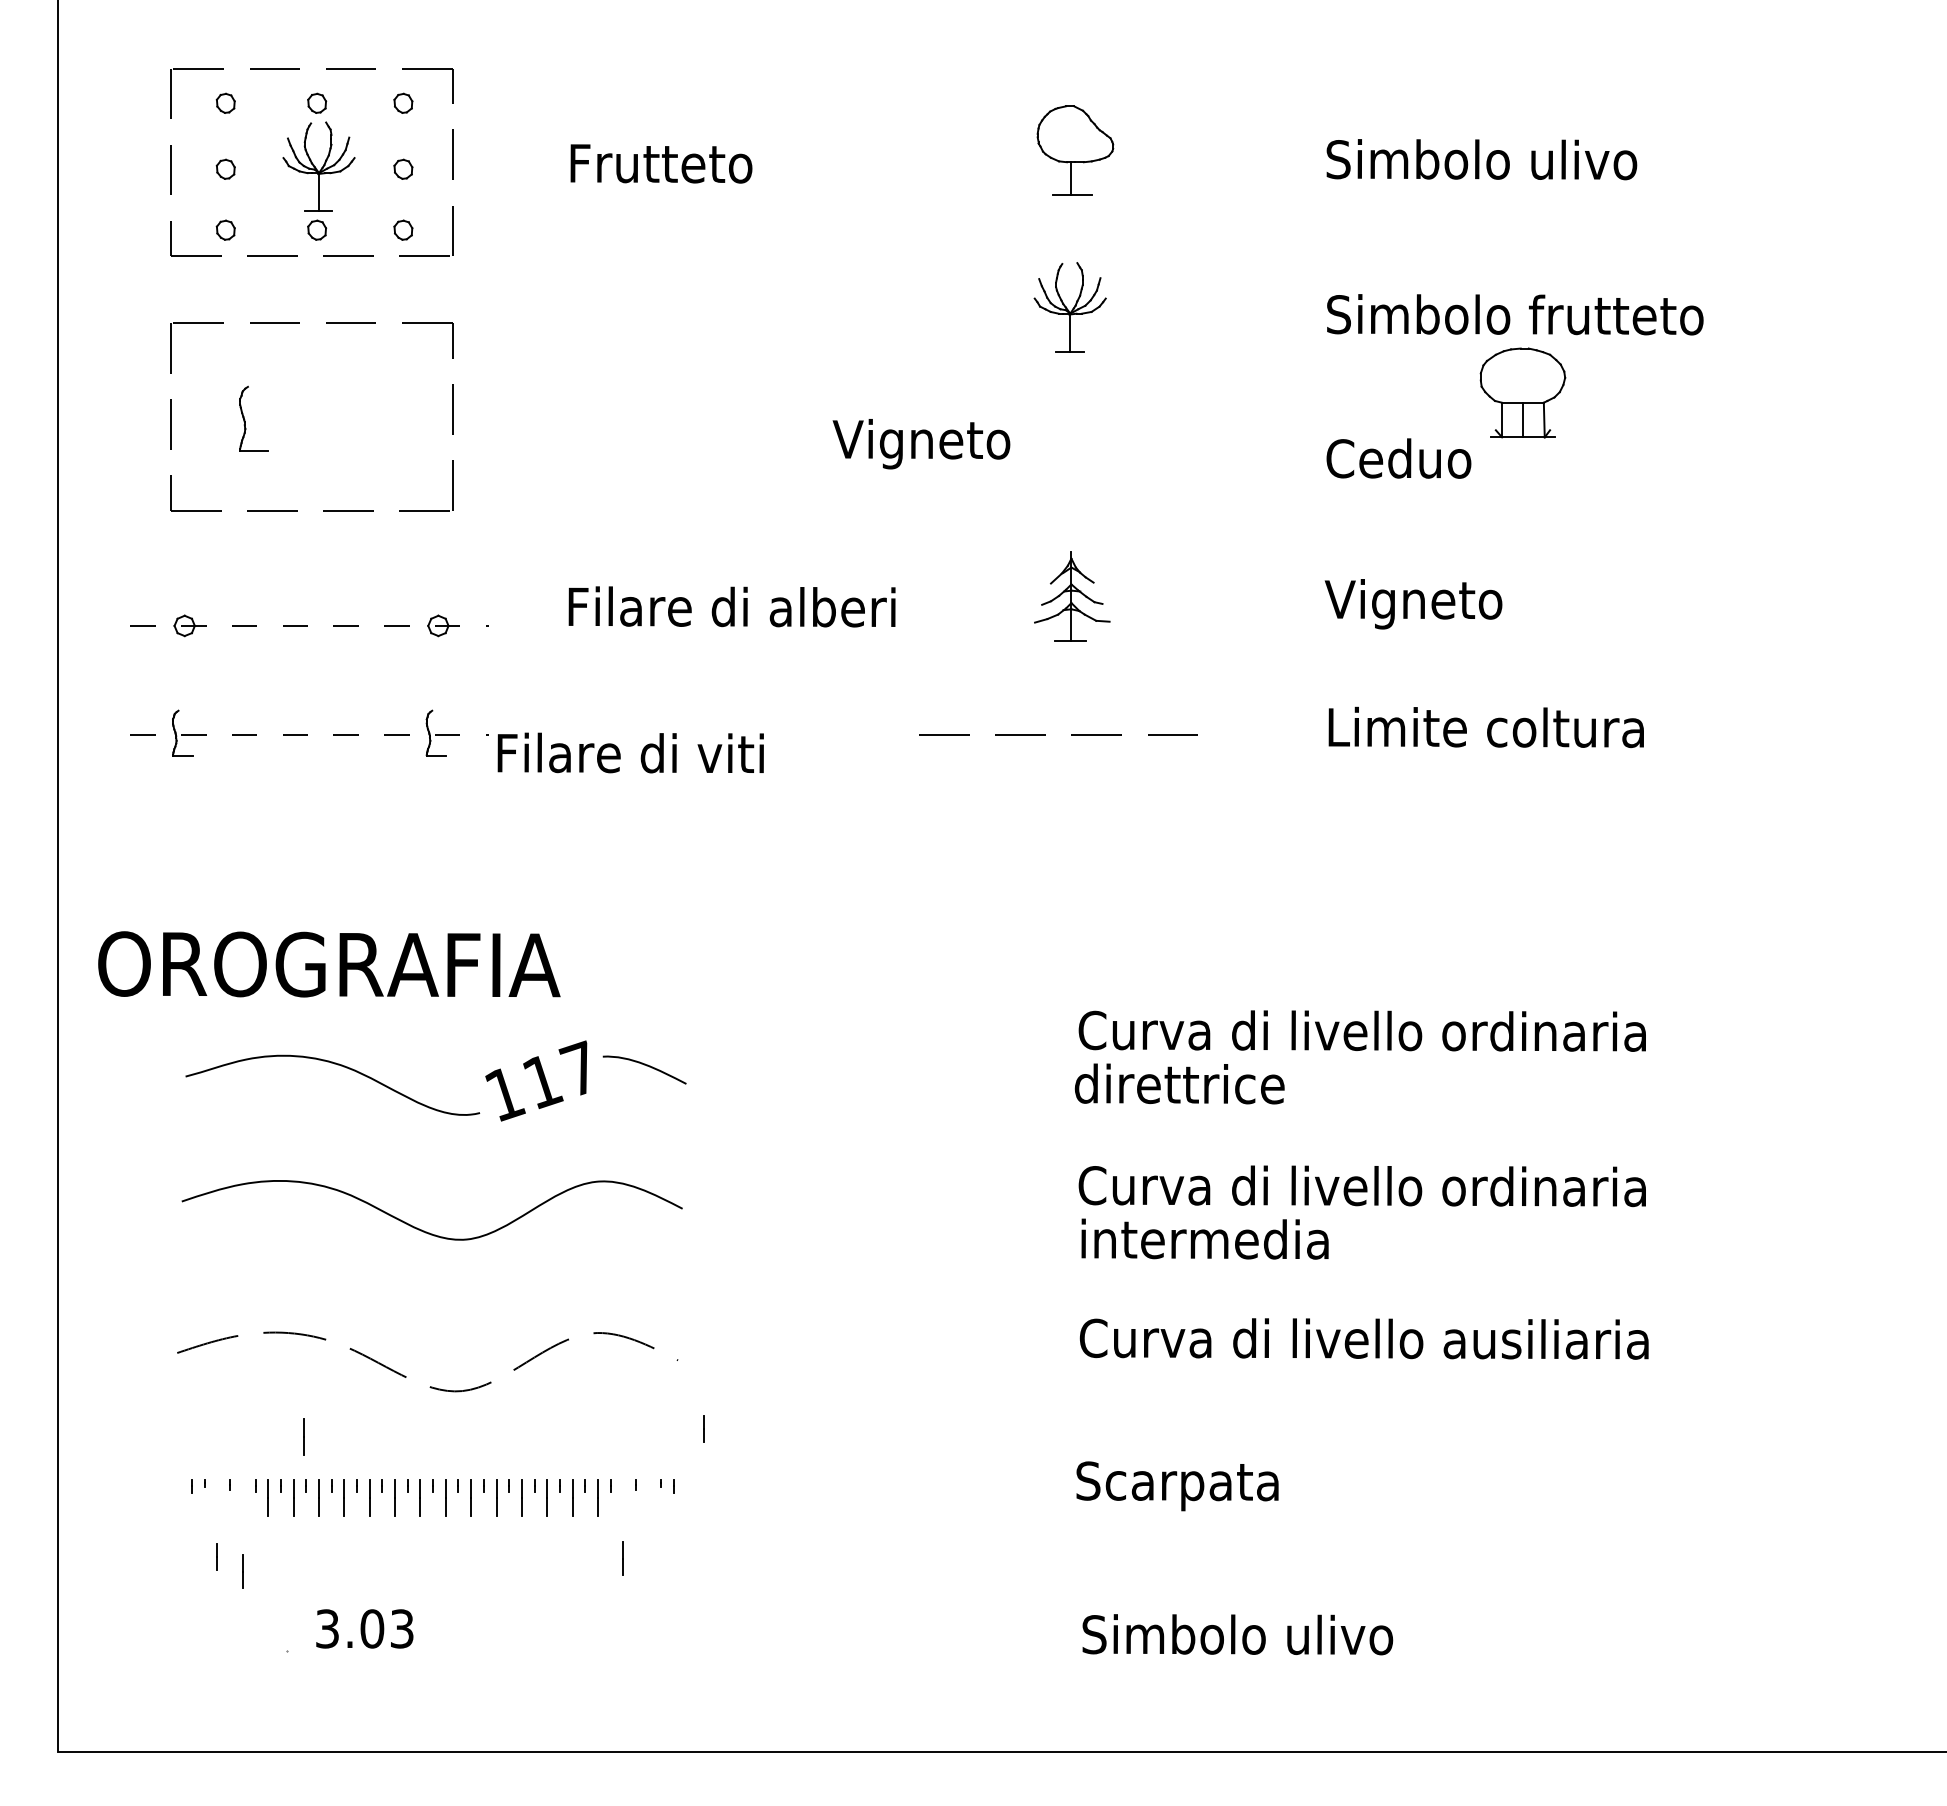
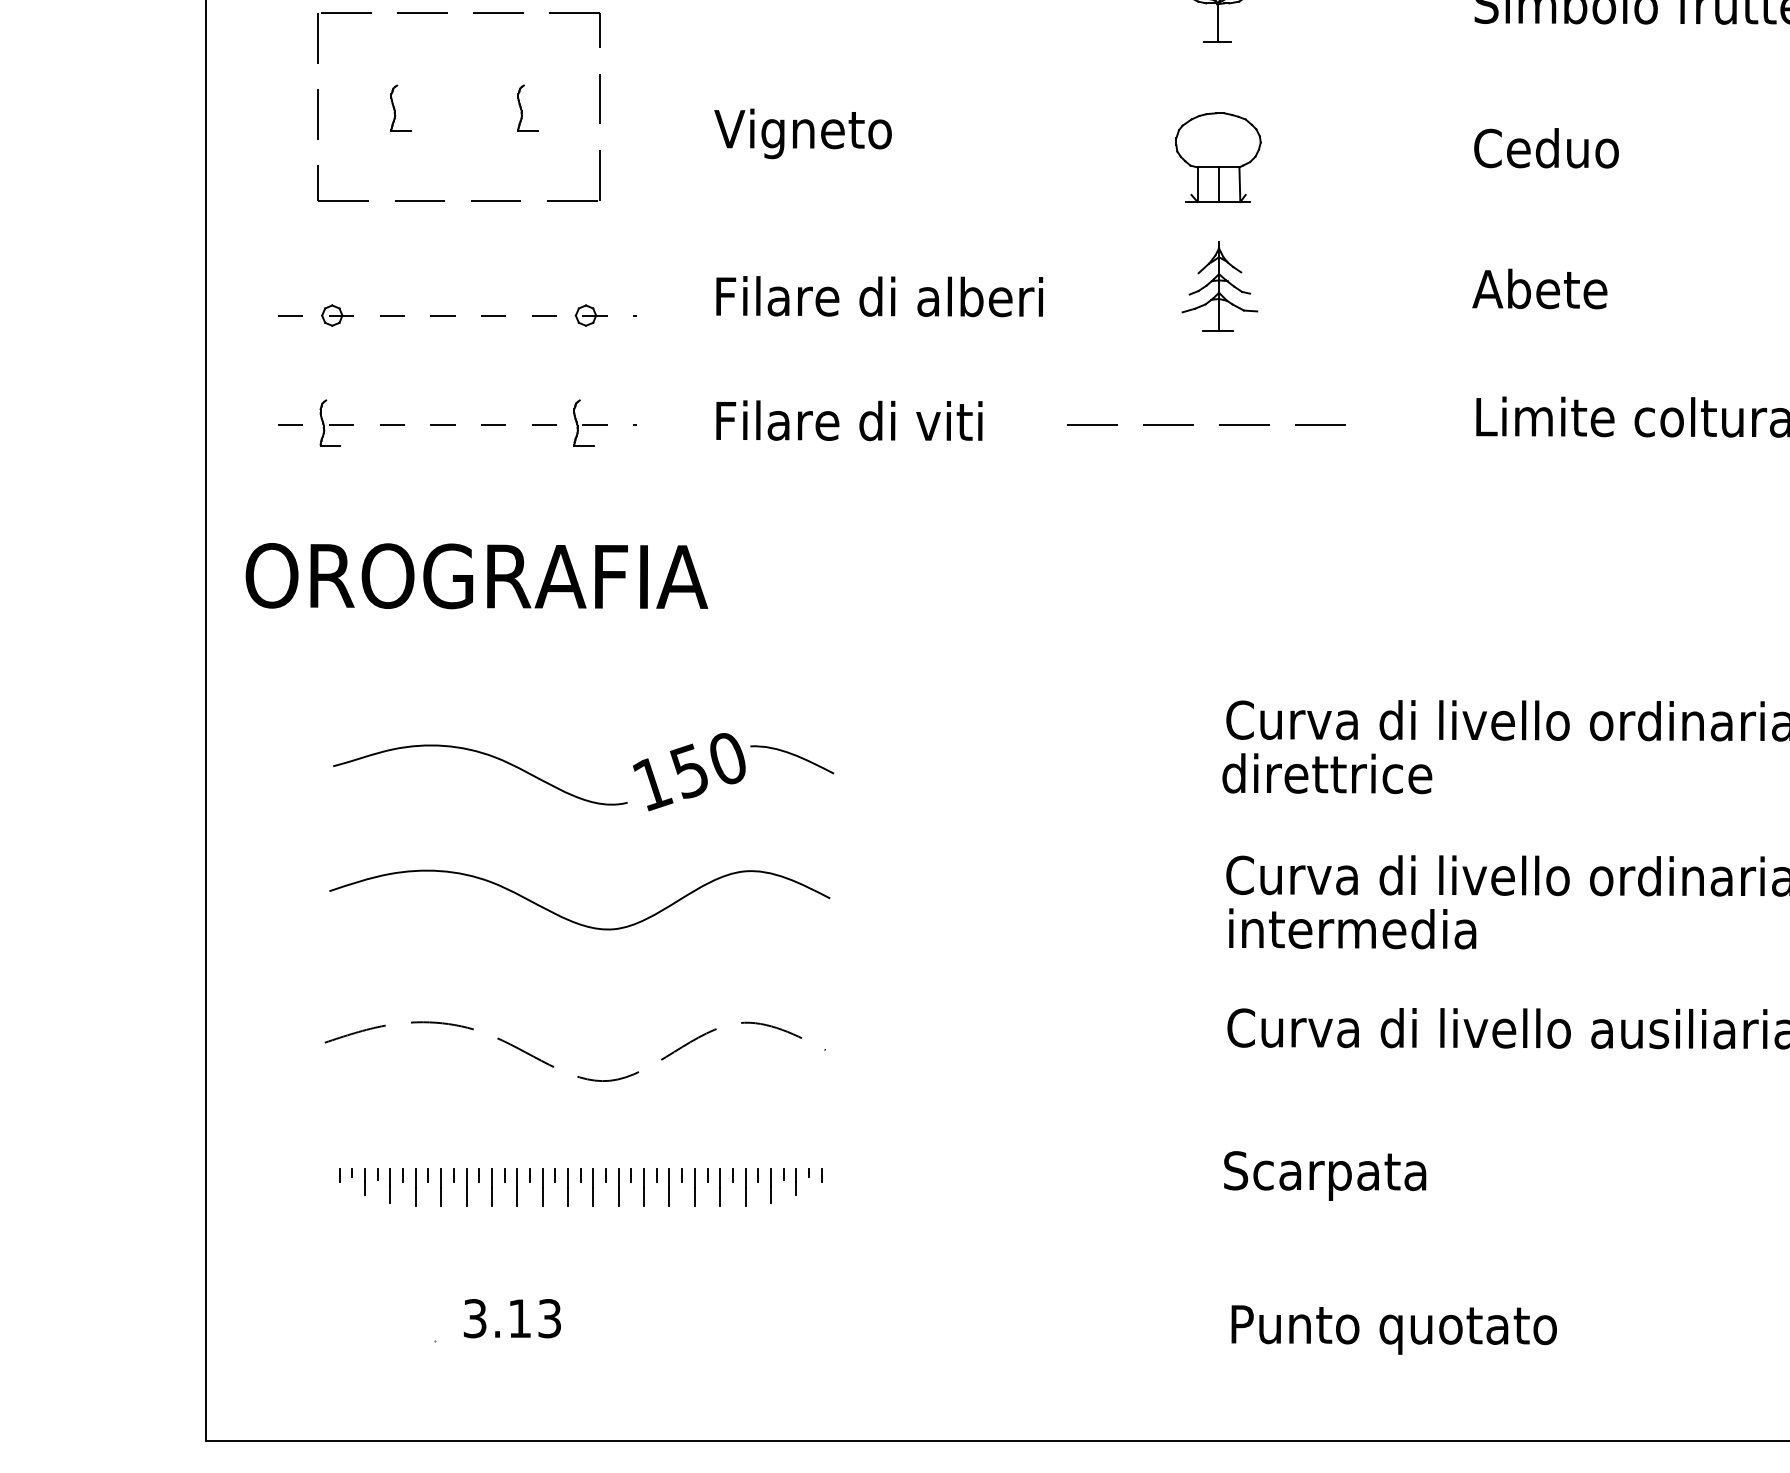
part: (1522, 392) -> (1218, 157), moved
part: (252, 418) -> (400, 108), size x0.71
part: (379, 418) -> (527, 108), added
text: (921, 444) -> (803, 134), moved
text: (1413, 604) -> (1561, 294), Vigneto -> Abete
text: (630, 752) -> (849, 420), moved
text: (329, 964) -> (477, 576), moved
text: (560, 1074) -> (708, 764), 117 -> 150
line: (703, 1428) -> (796, 1182), moved
line: (303, 1436) -> (451, 1126), removed
line: (216, 1556) -> (364, 1182), moved
line: (622, 1558) -> (770, 1186), moved
line: (242, 1571) -> (390, 1186), moved
text: (372, 1628) -> (520, 1318), 3.03 -> 3.13
text: (1245, 1639) -> (1393, 1329), Simbolo ulivo -> Punto quotato

